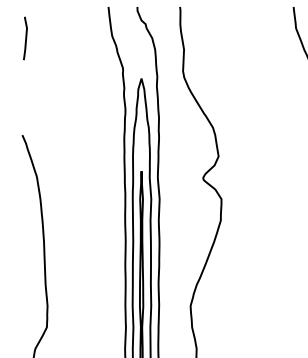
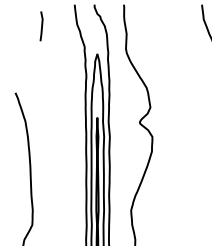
curve: (25, 38) -> (41, 26), moved

